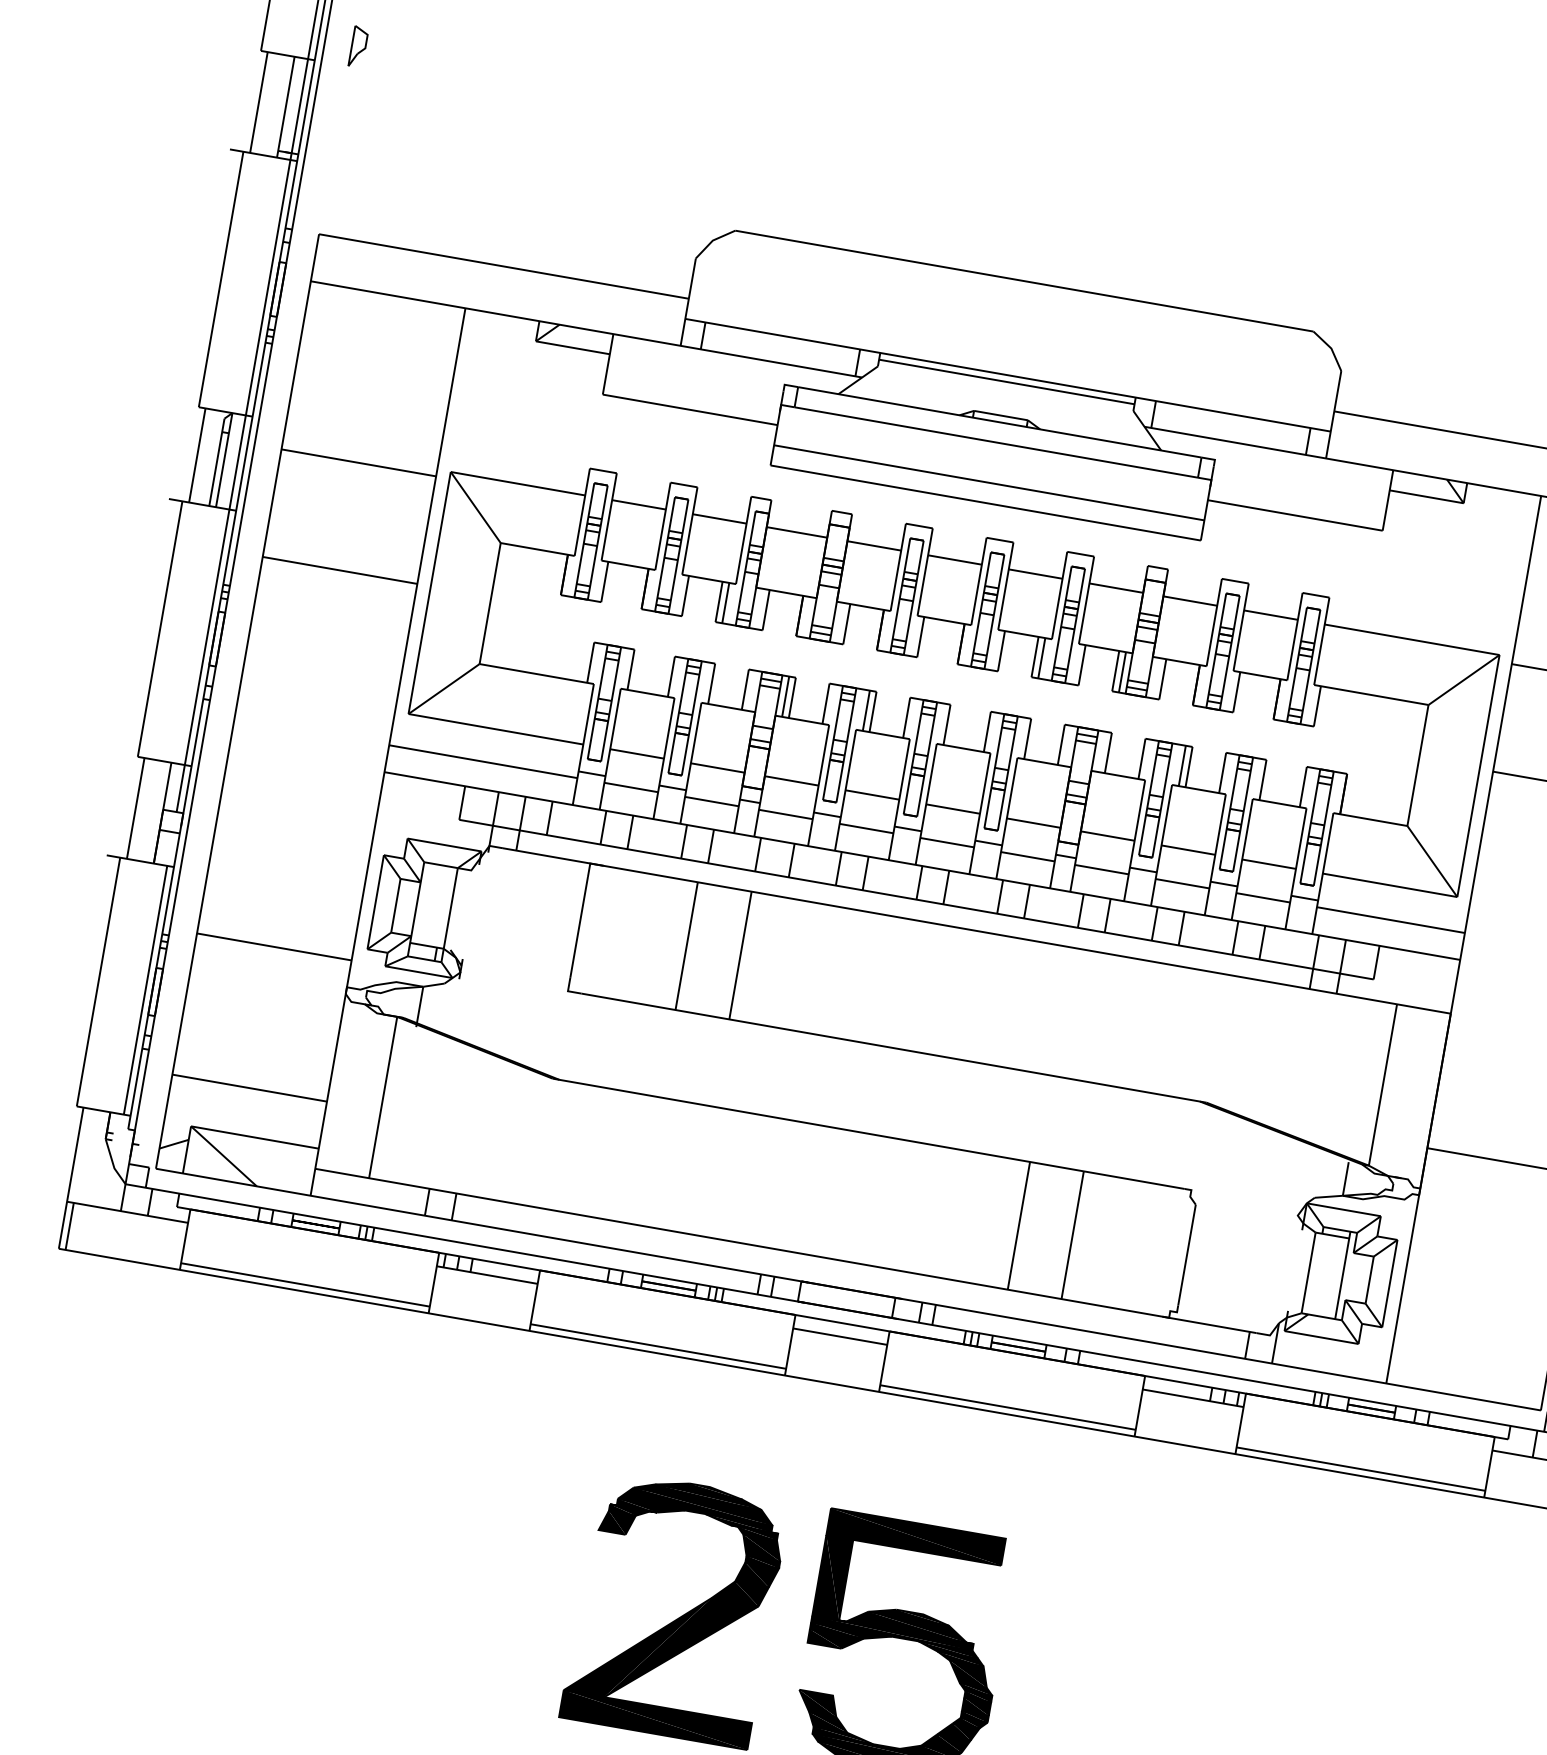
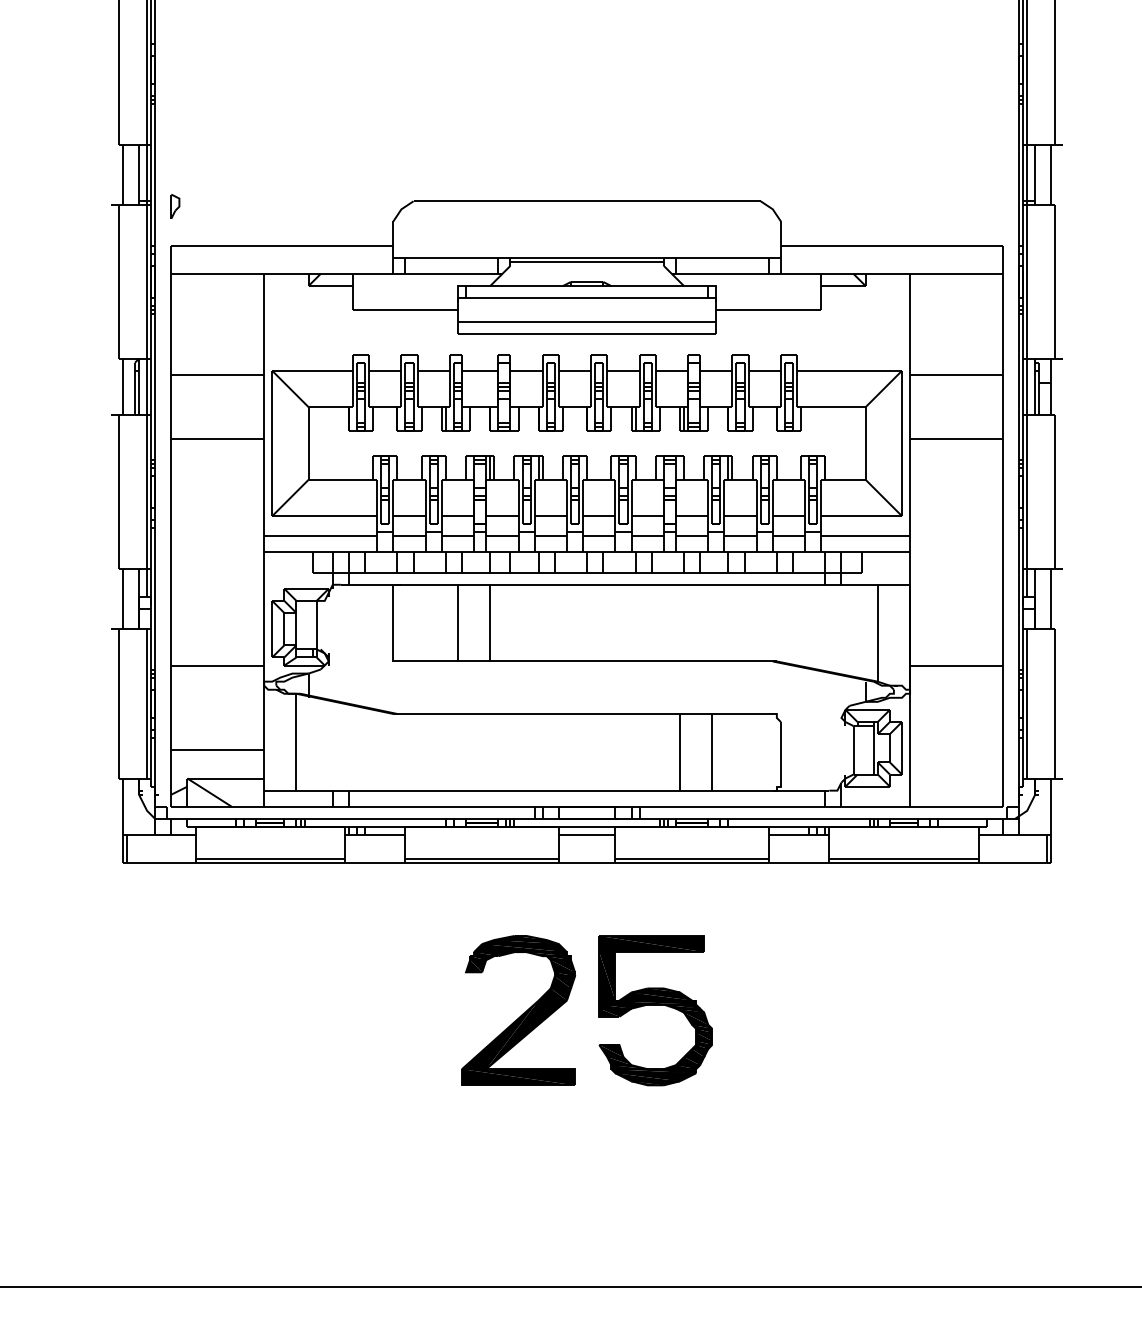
part: (358, 46) -> (175, 206), moved

